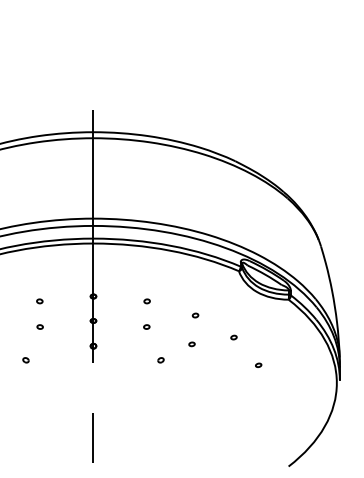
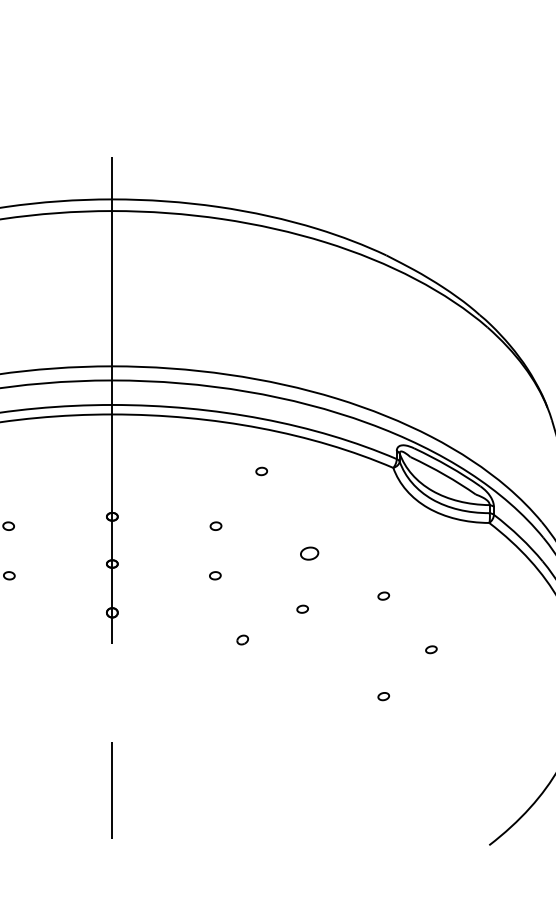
part: (170, 272) -> (261, 470), added
part: (195, 315) -> (309, 553), size x1.6
part: (233, 389) -> (382, 696), added

